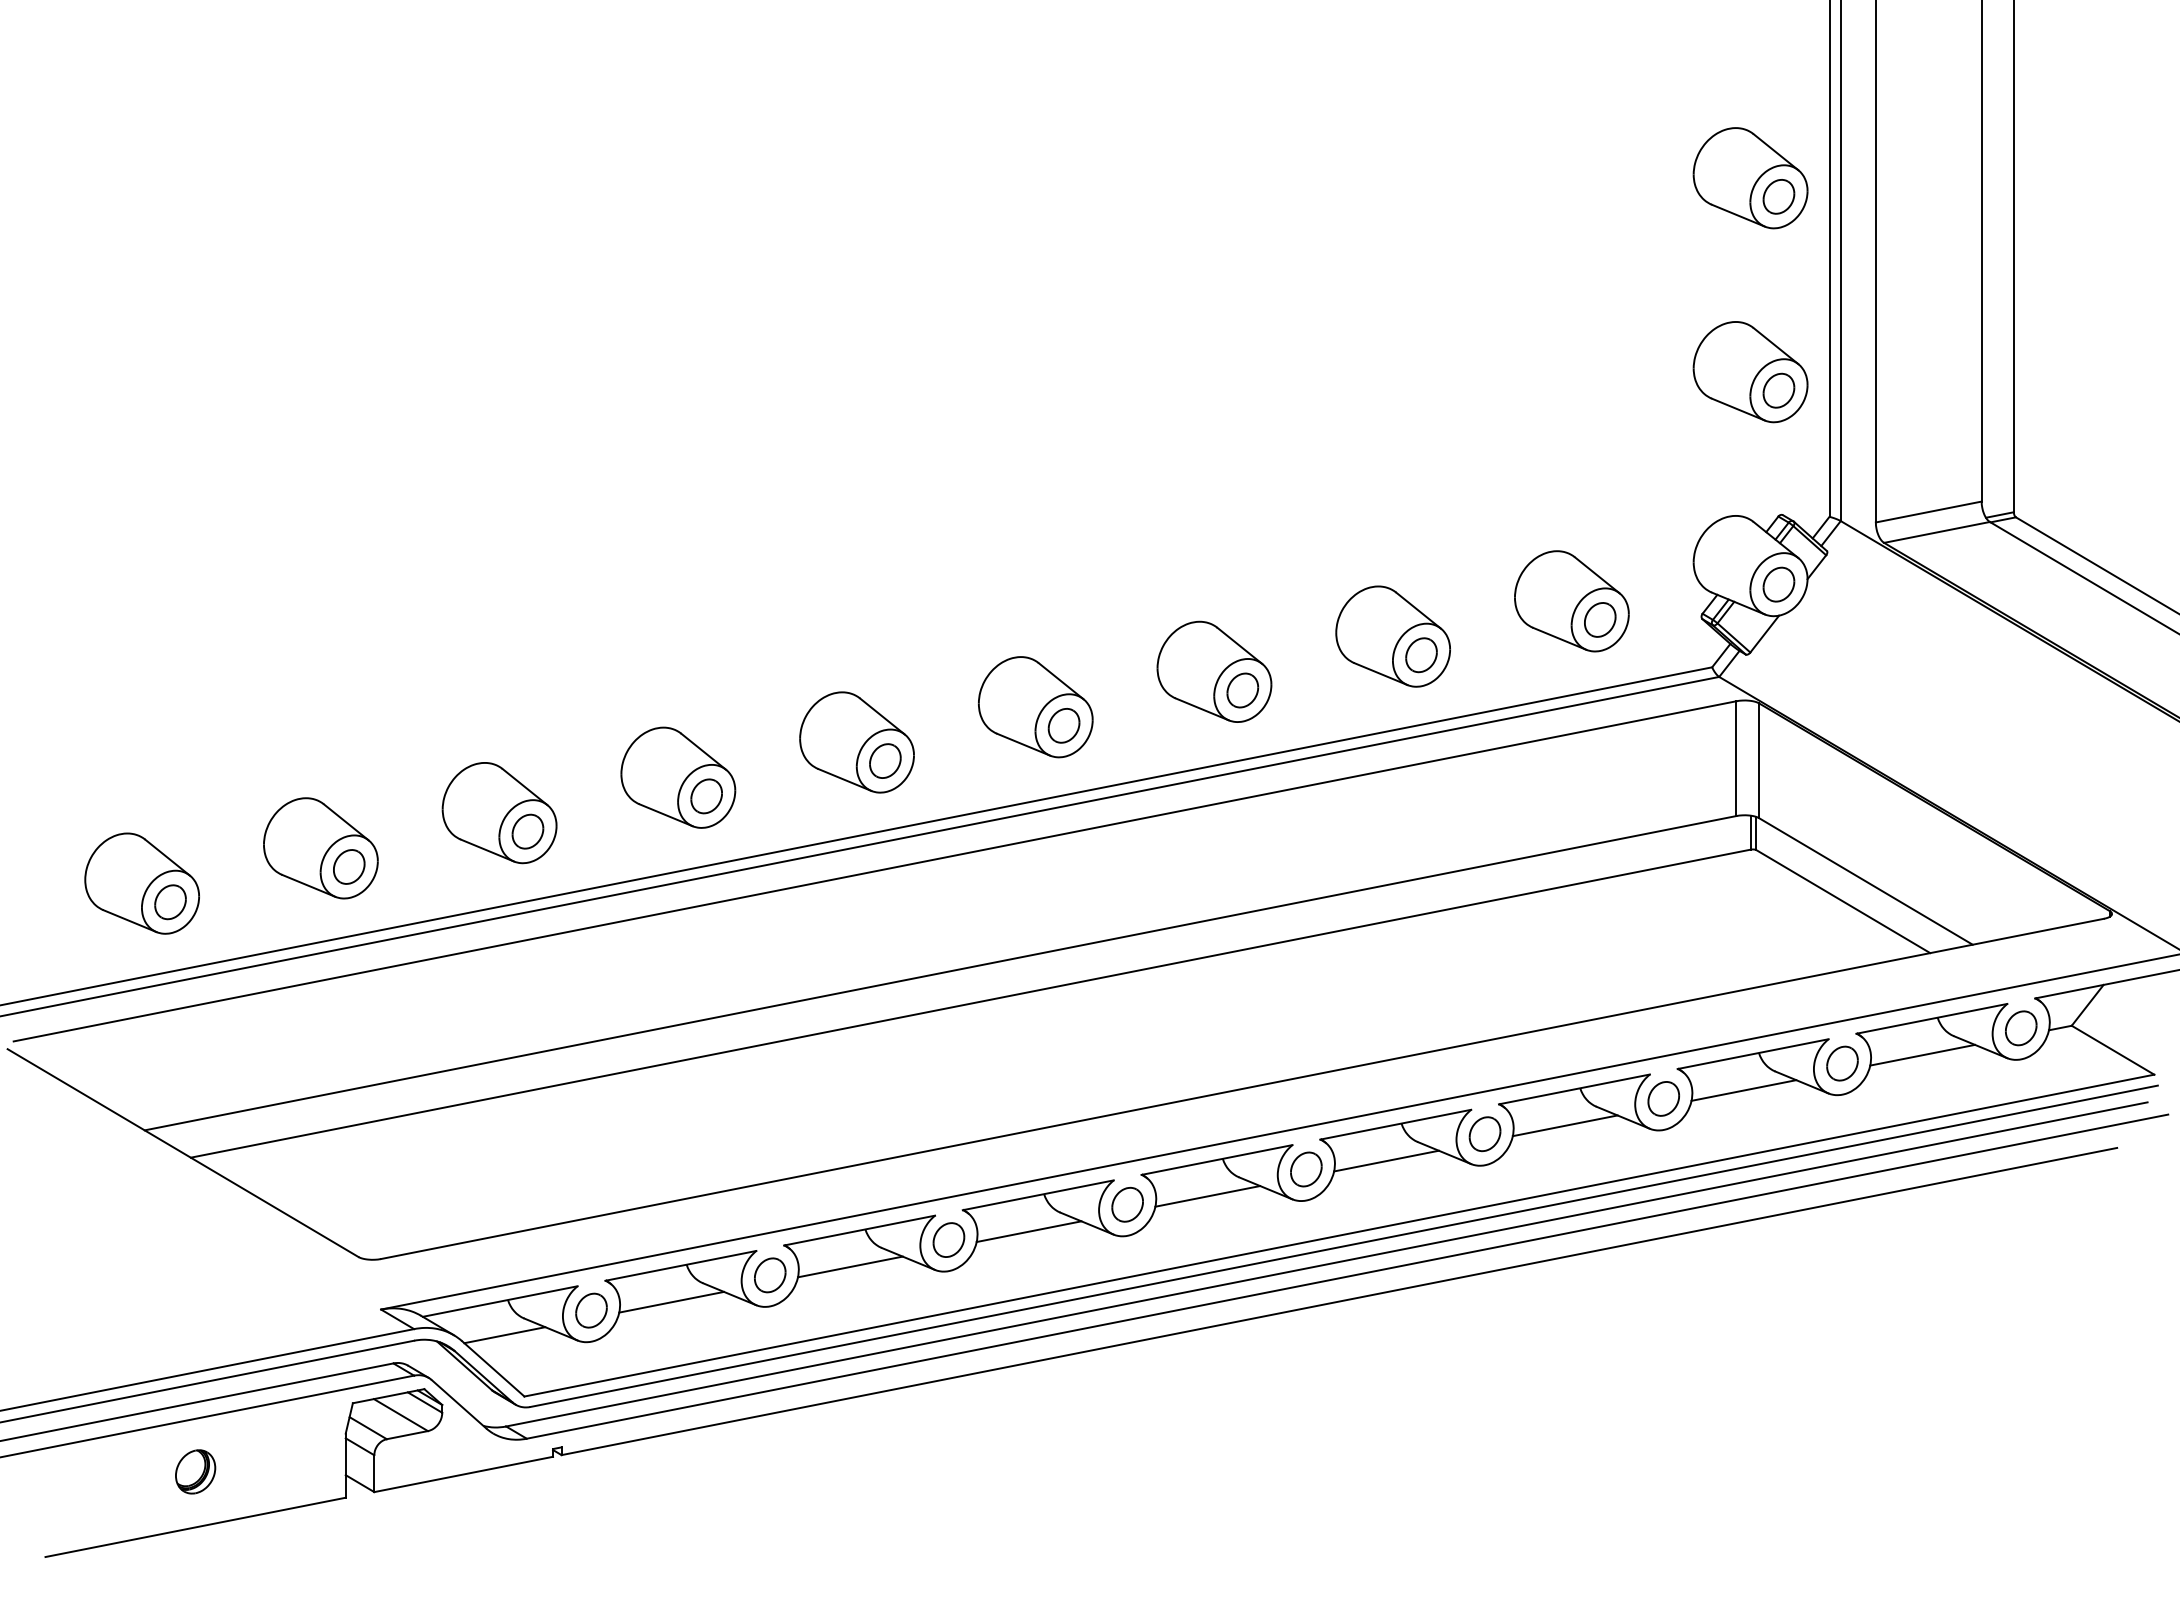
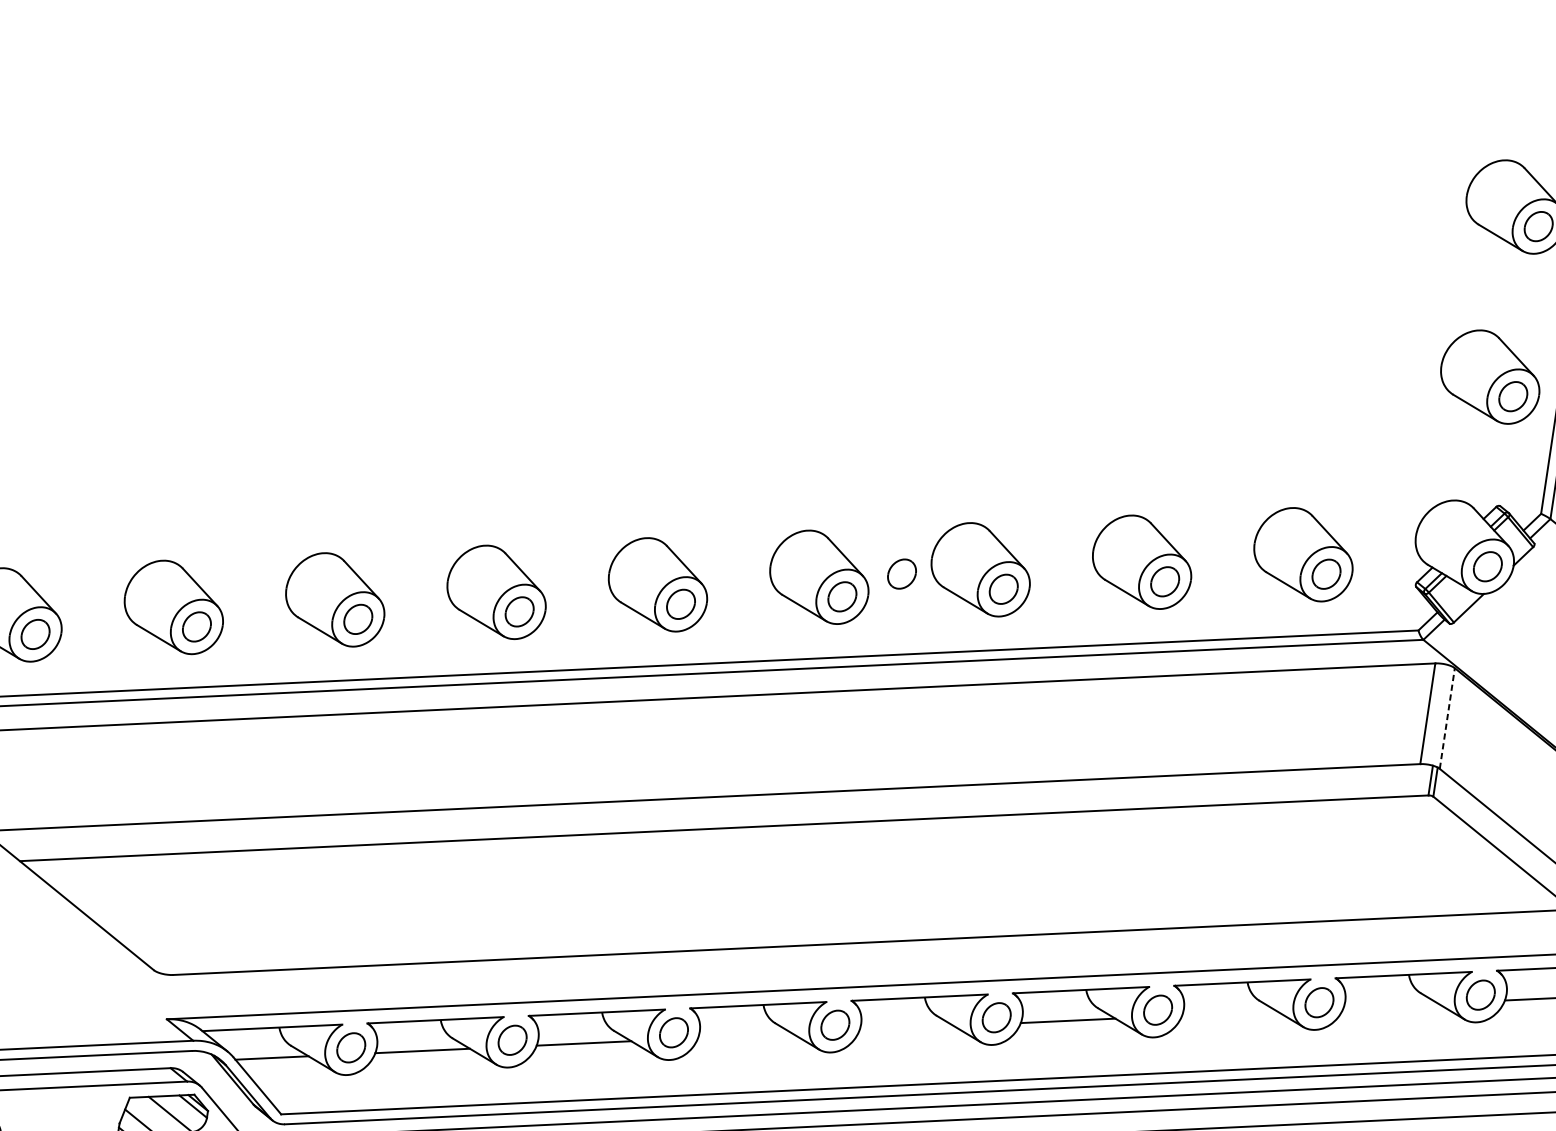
part: (1126, 690) -> (901, 574), added
line: (1759, 760) -> (1447, 718), solid -> dashed
line: (1743, 1090) -> (1390, 1005), removed
line: (1564, 1125) -> (1228, 1012), removed
line: (1207, 1196) -> (906, 1028), removed
line: (1028, 1231) -> (744, 1035), removed

